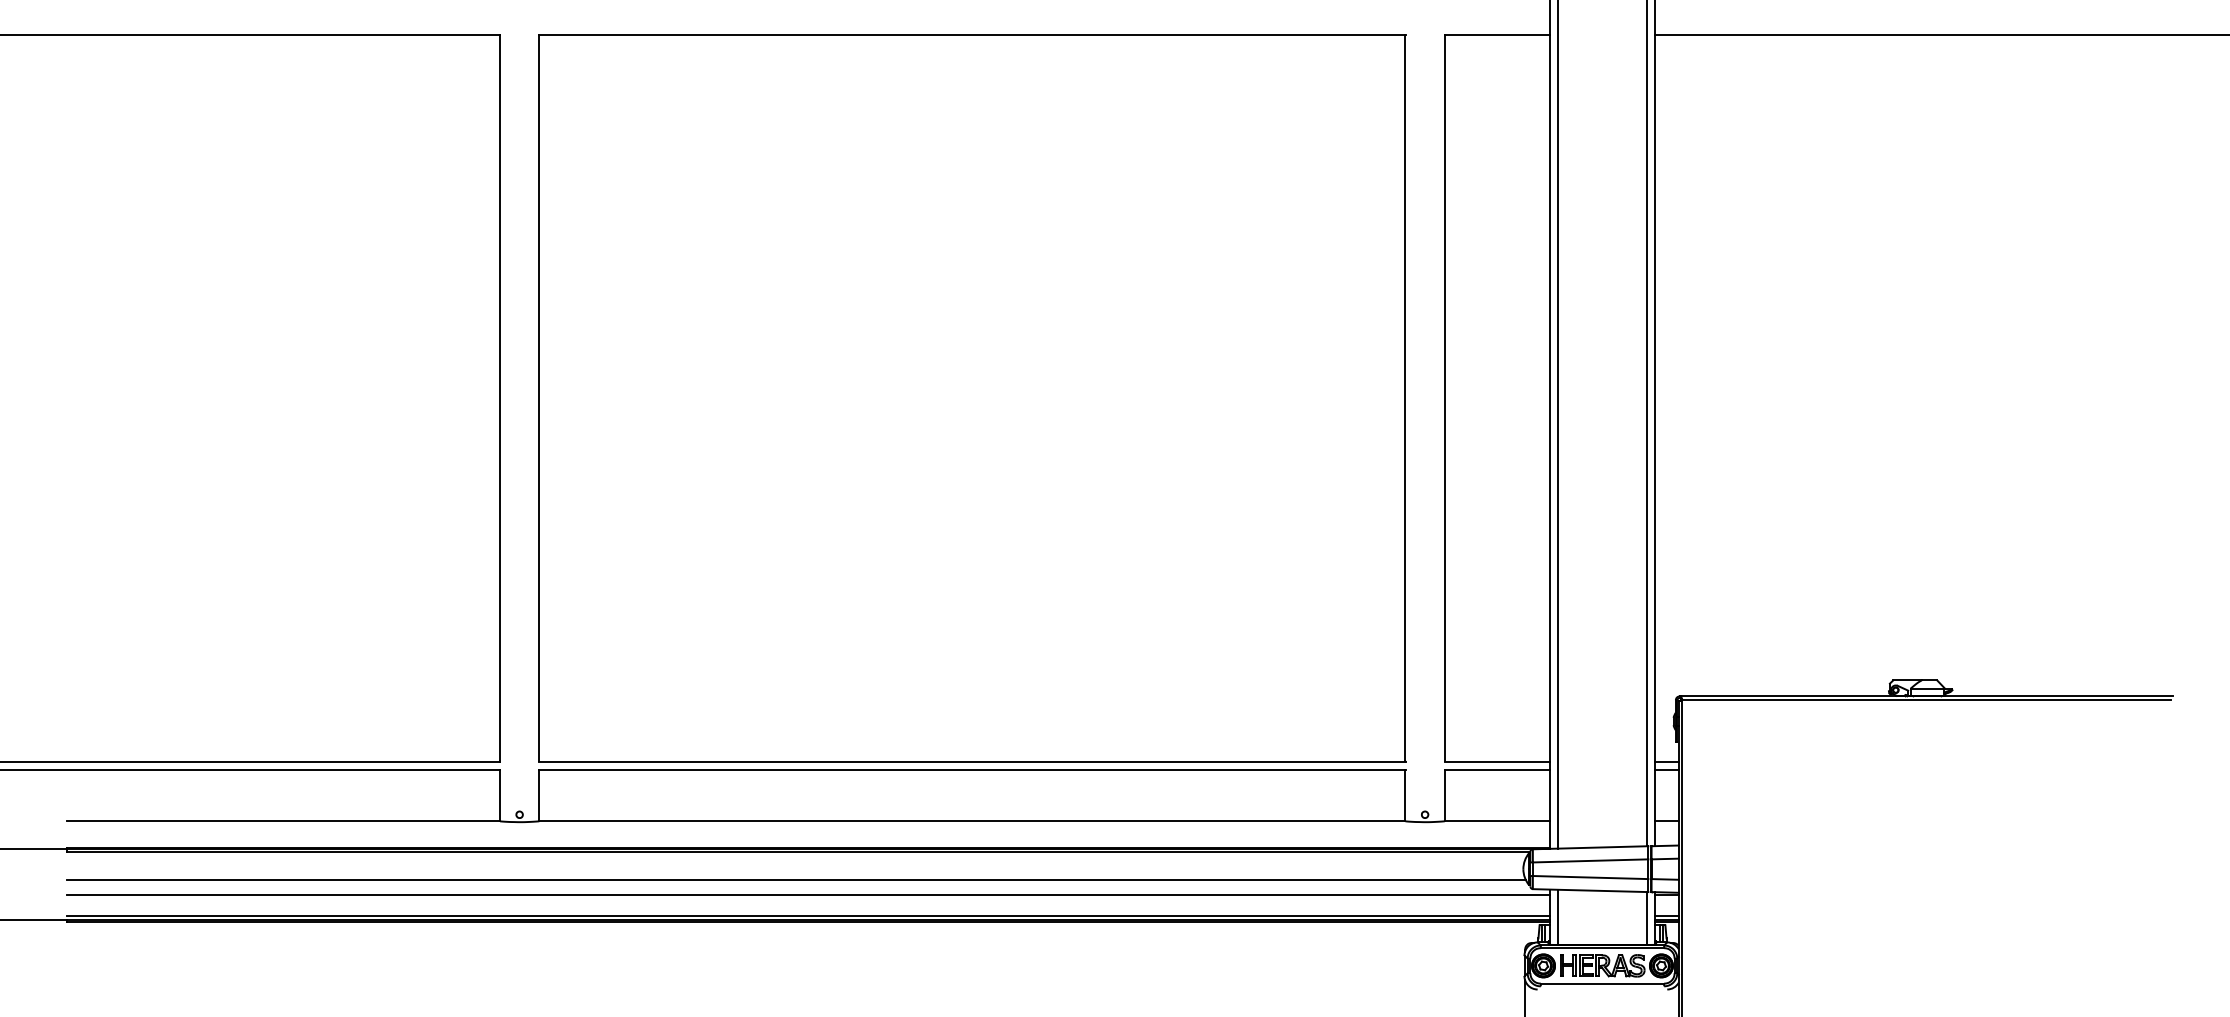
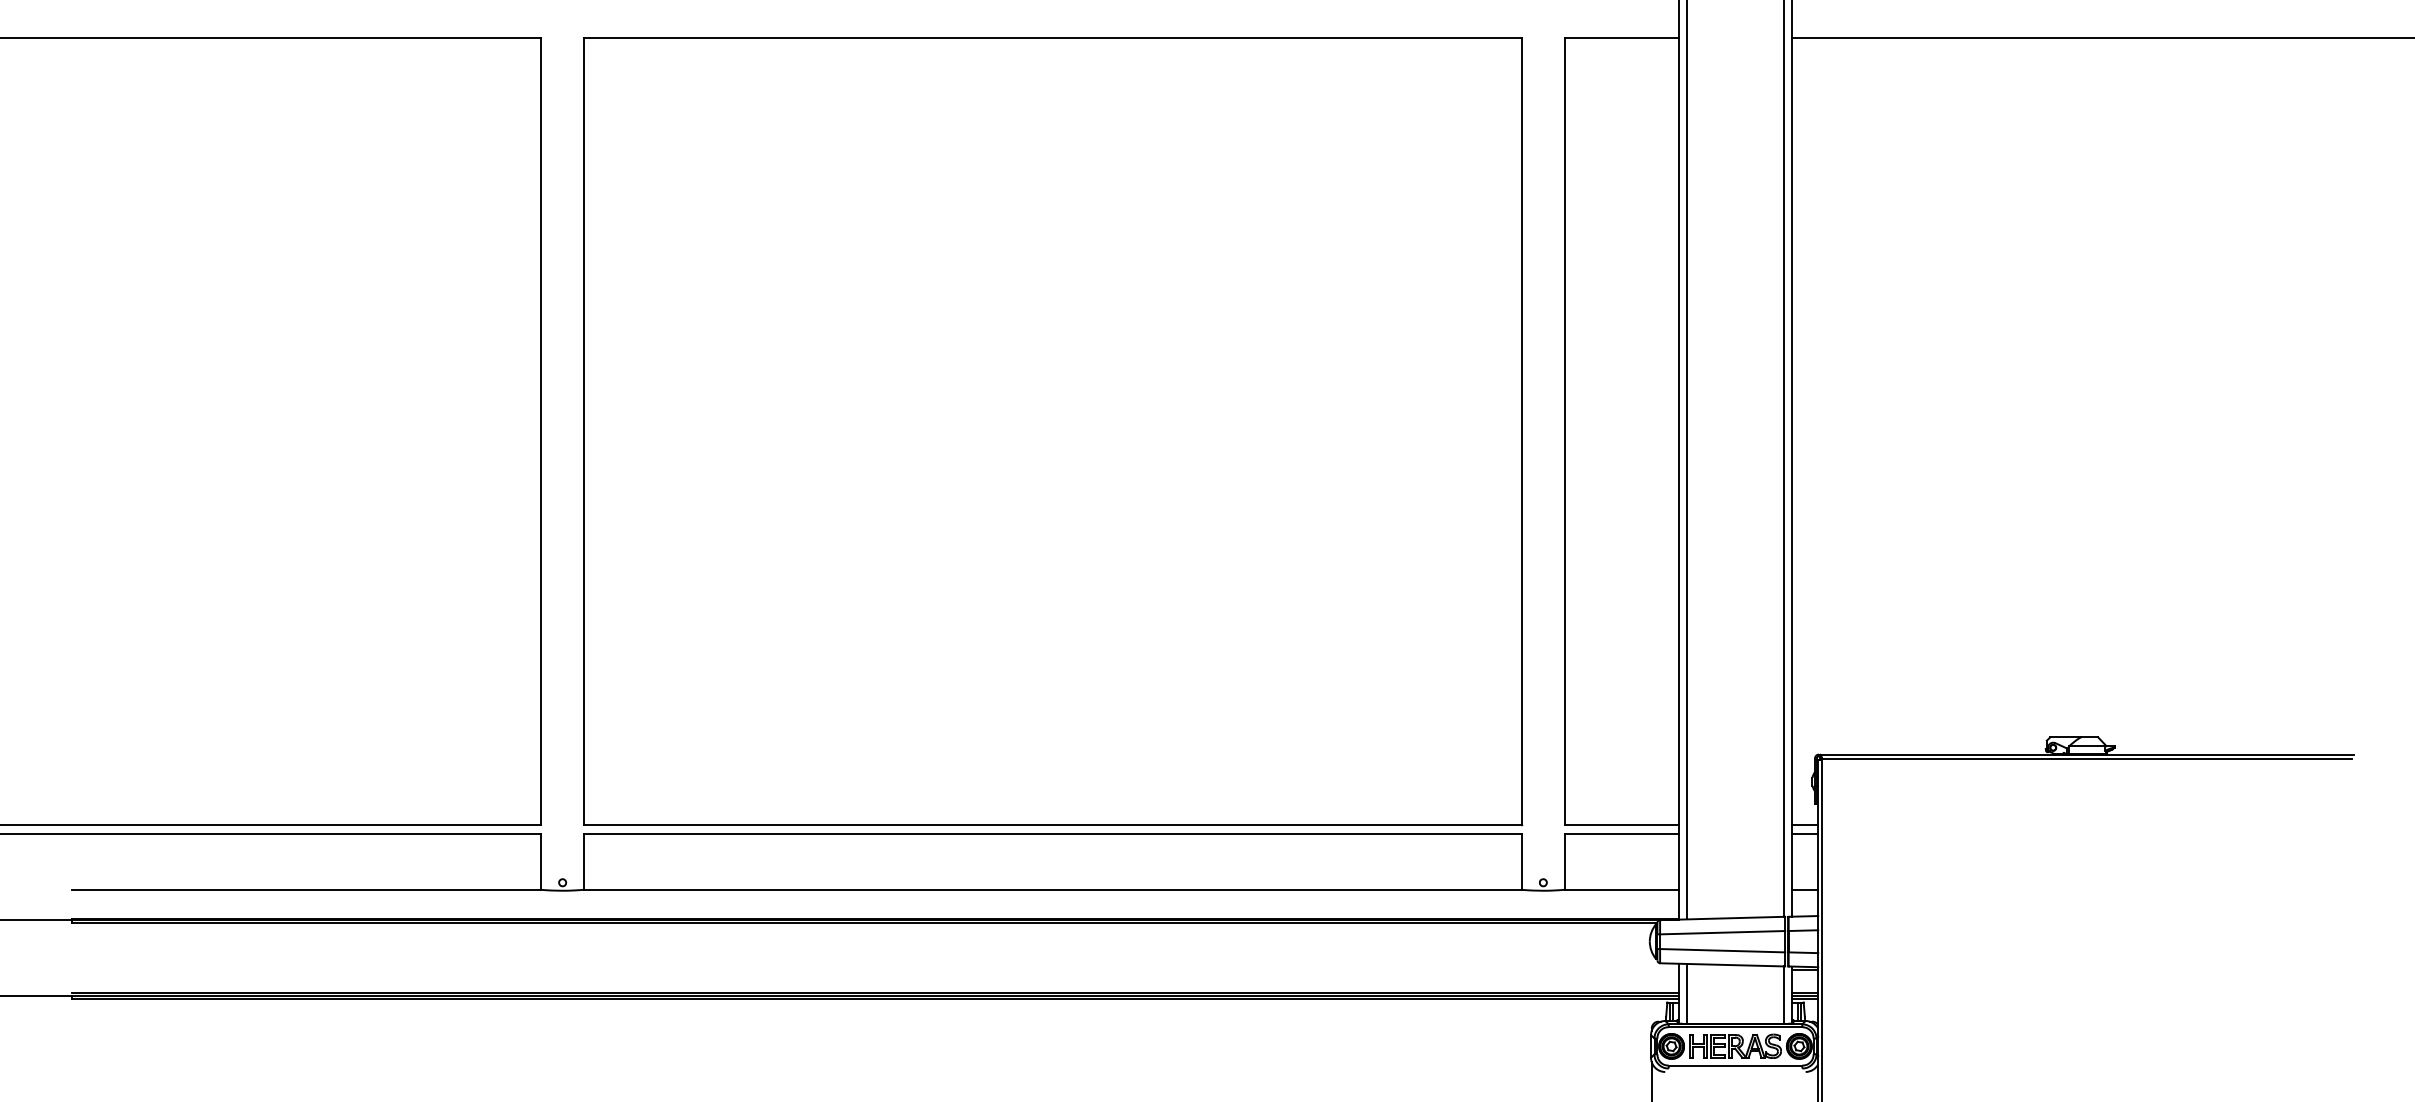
line: (795, 879) -> (861, 952), removed
line: (808, 895) -> (875, 970), removed

